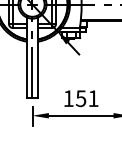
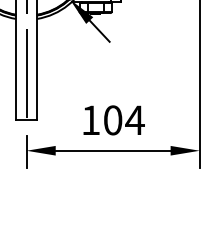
text: (87, 98) -> (124, 120), 151 -> 104

